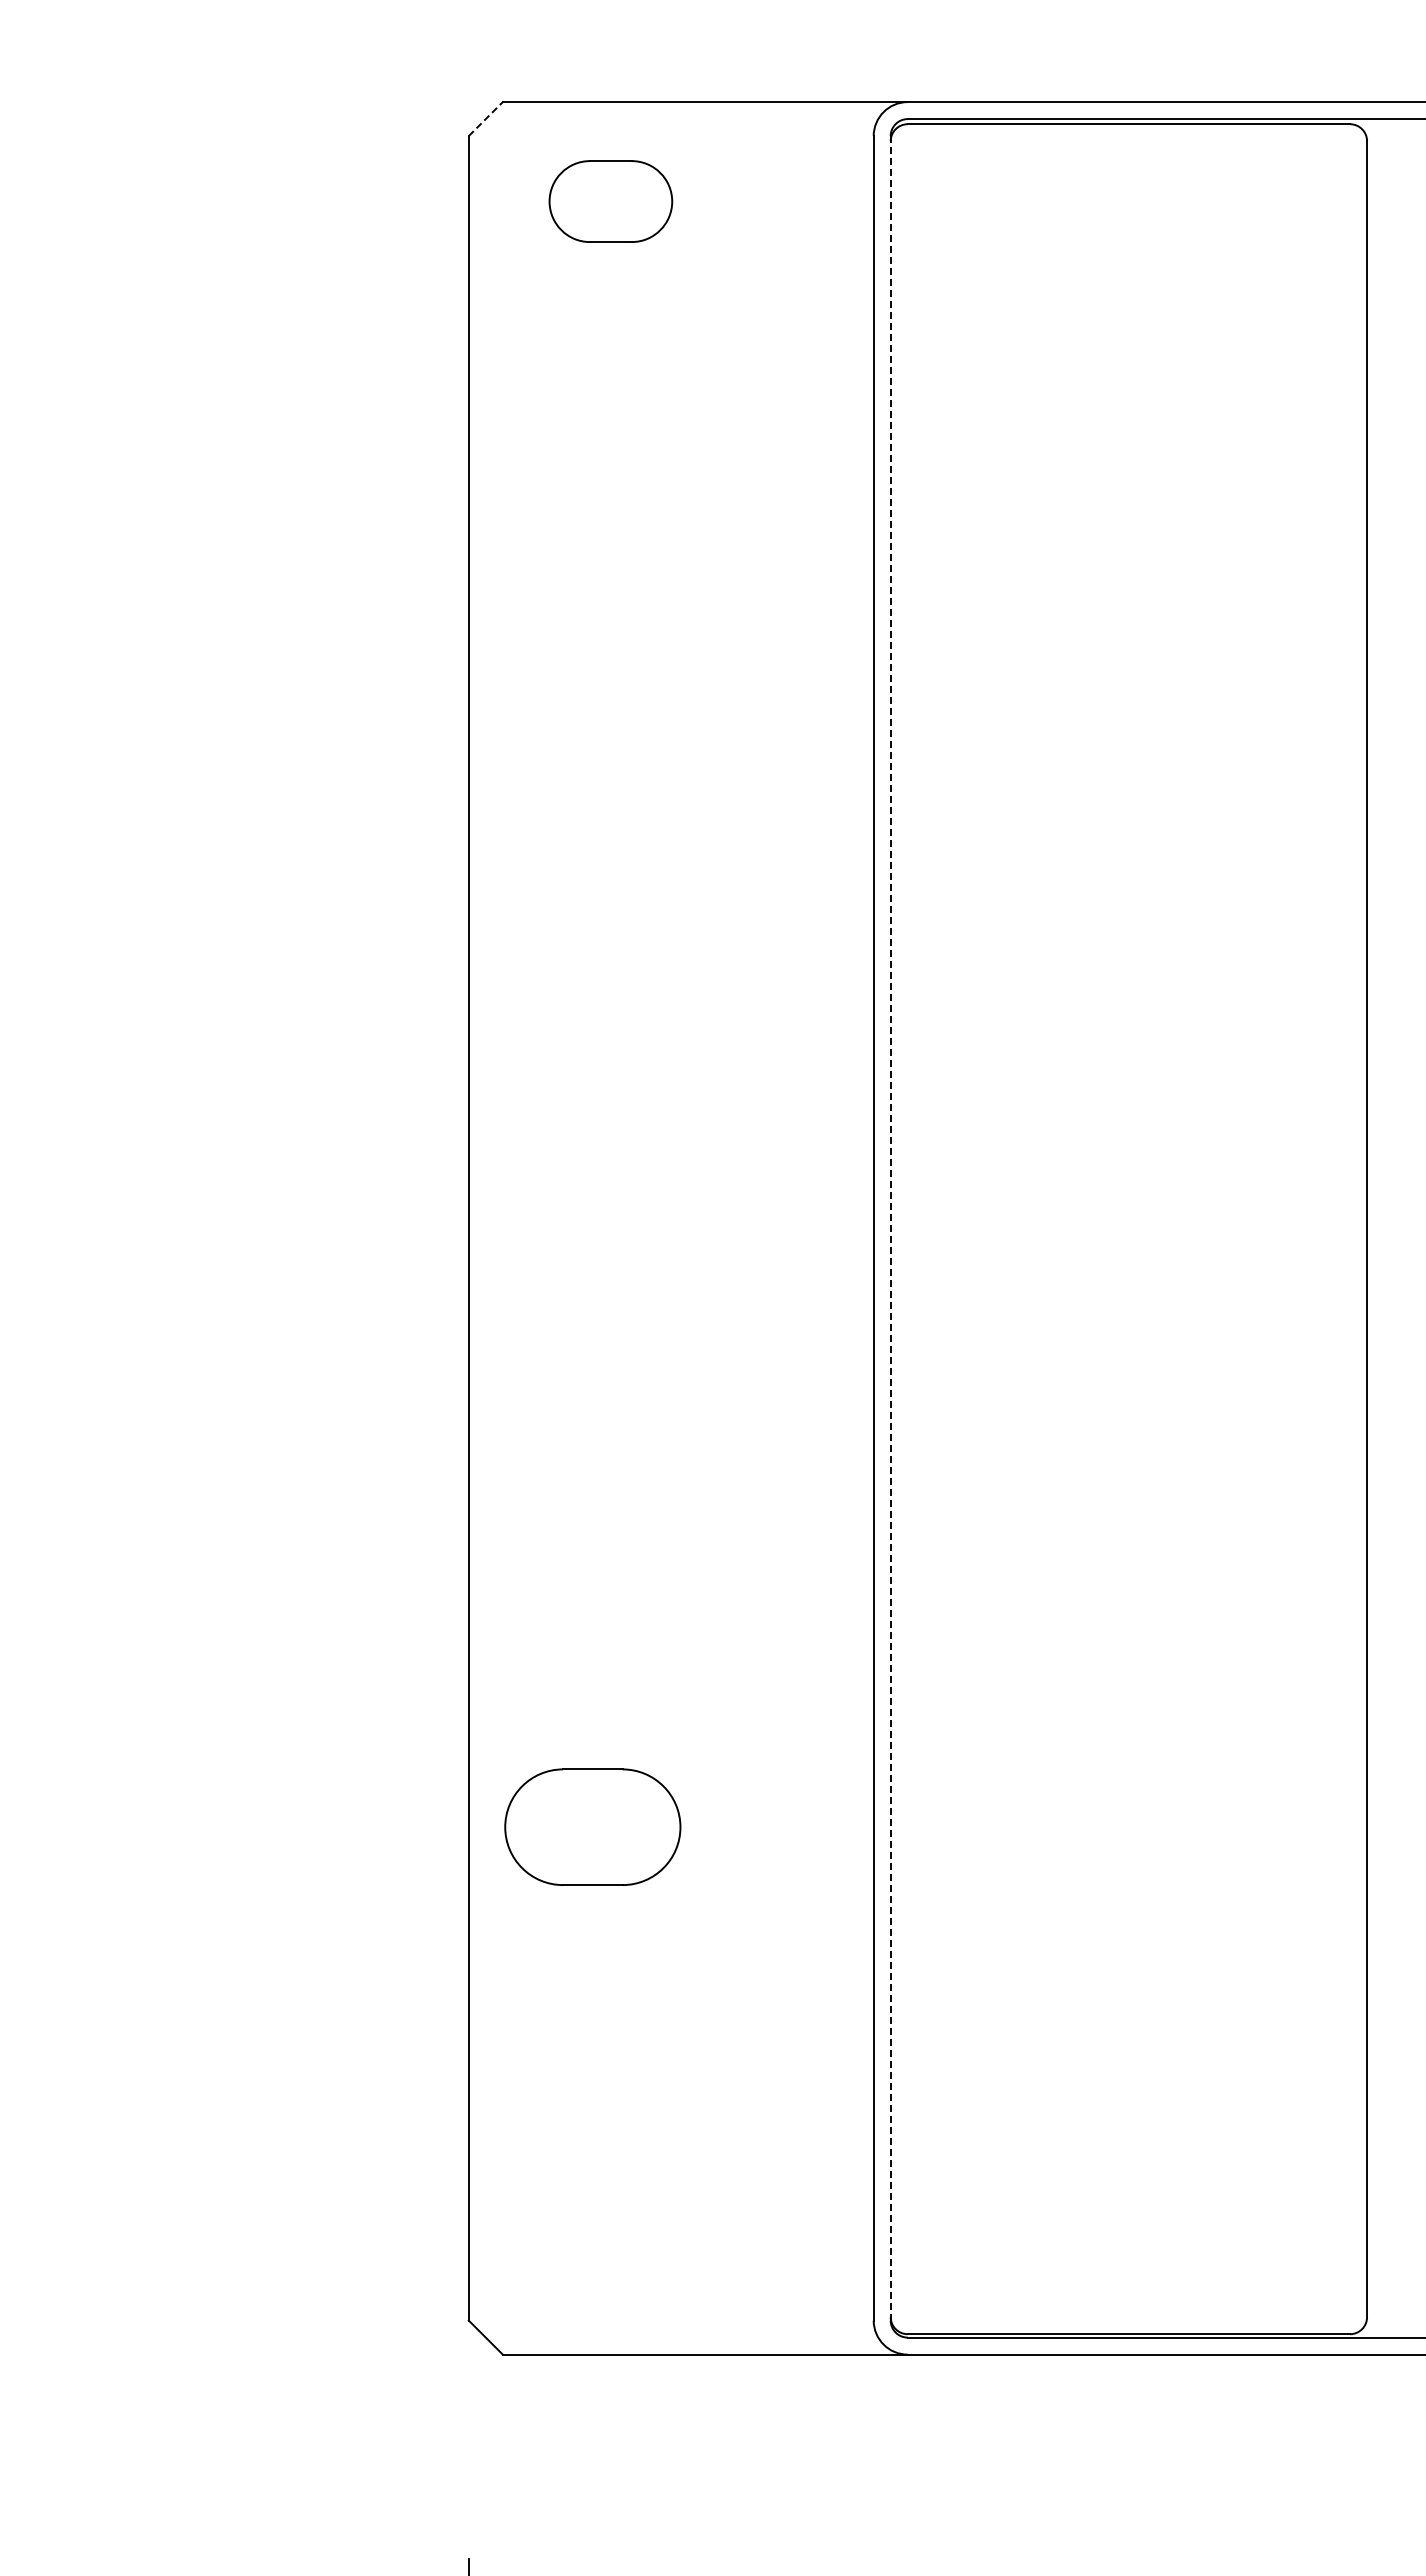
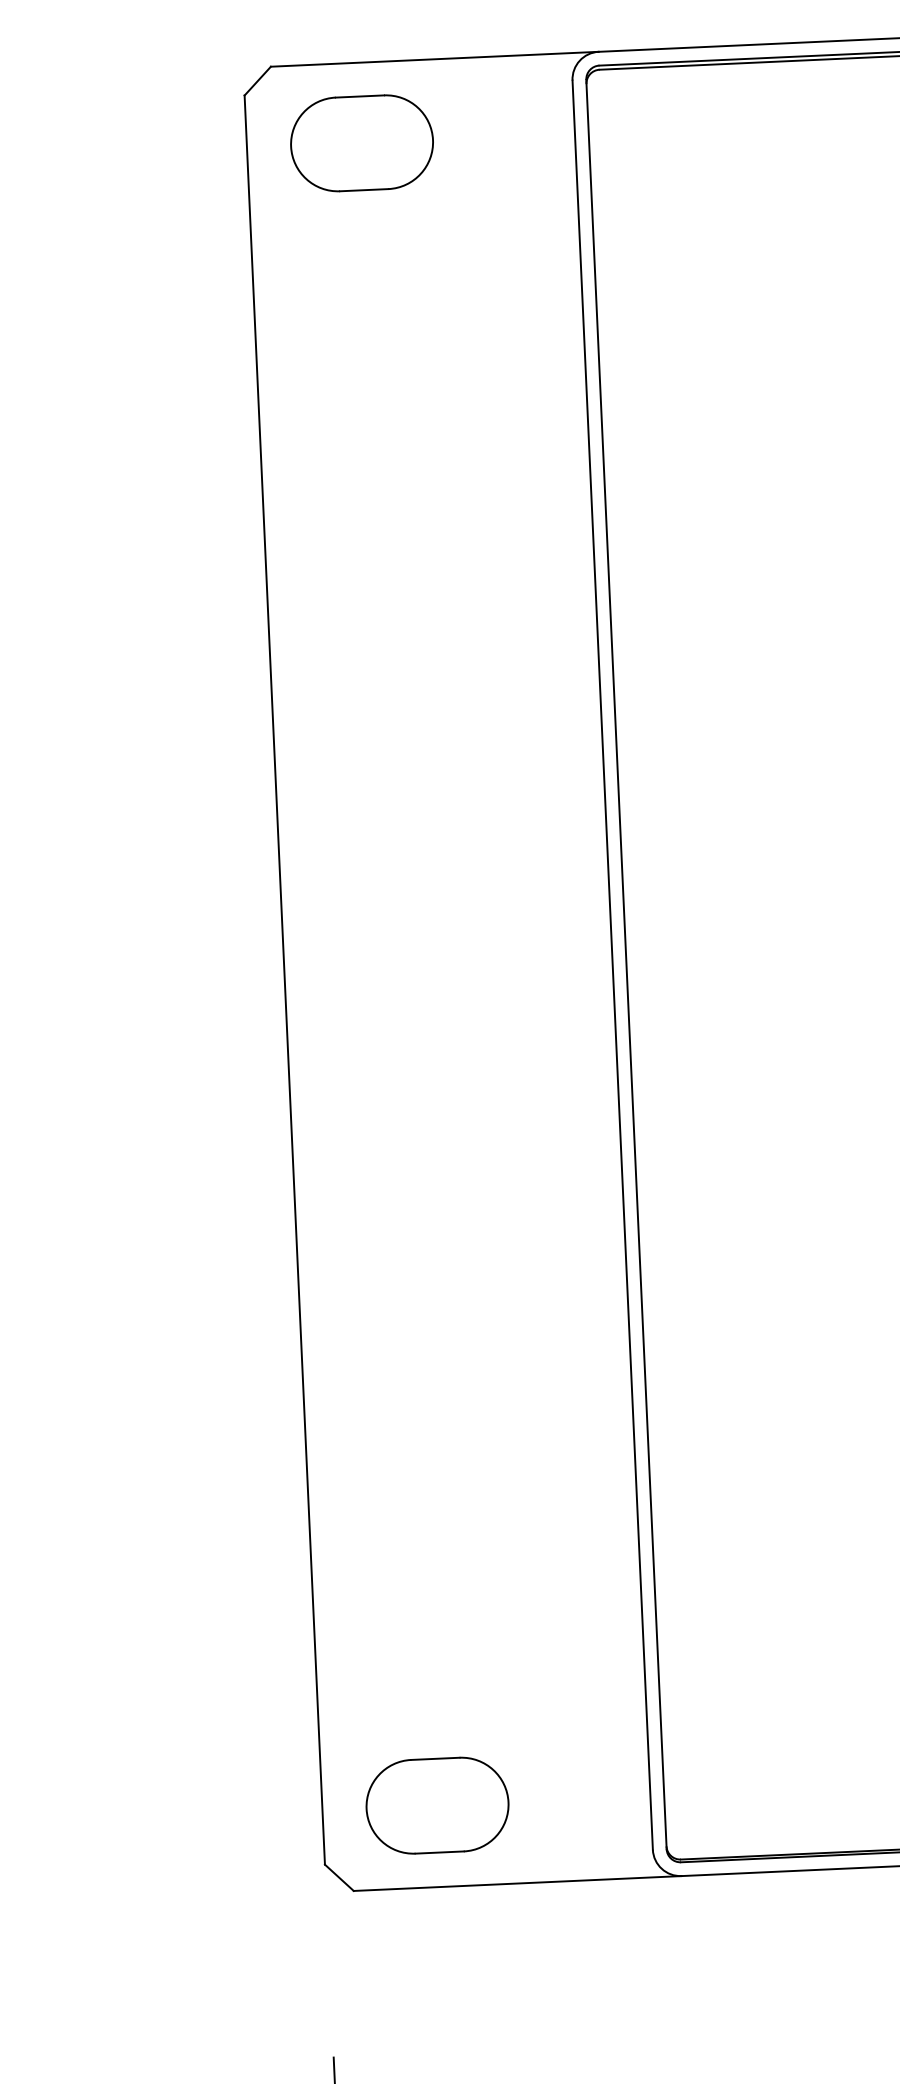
line: (486, 118) -> (258, 80), dashed -> solid
part: (610, 201) -> (361, 143), size x1.43
line: (890, 1228) -> (626, 964), dashed -> solid
part: (592, 1826) -> (437, 1805), moved

